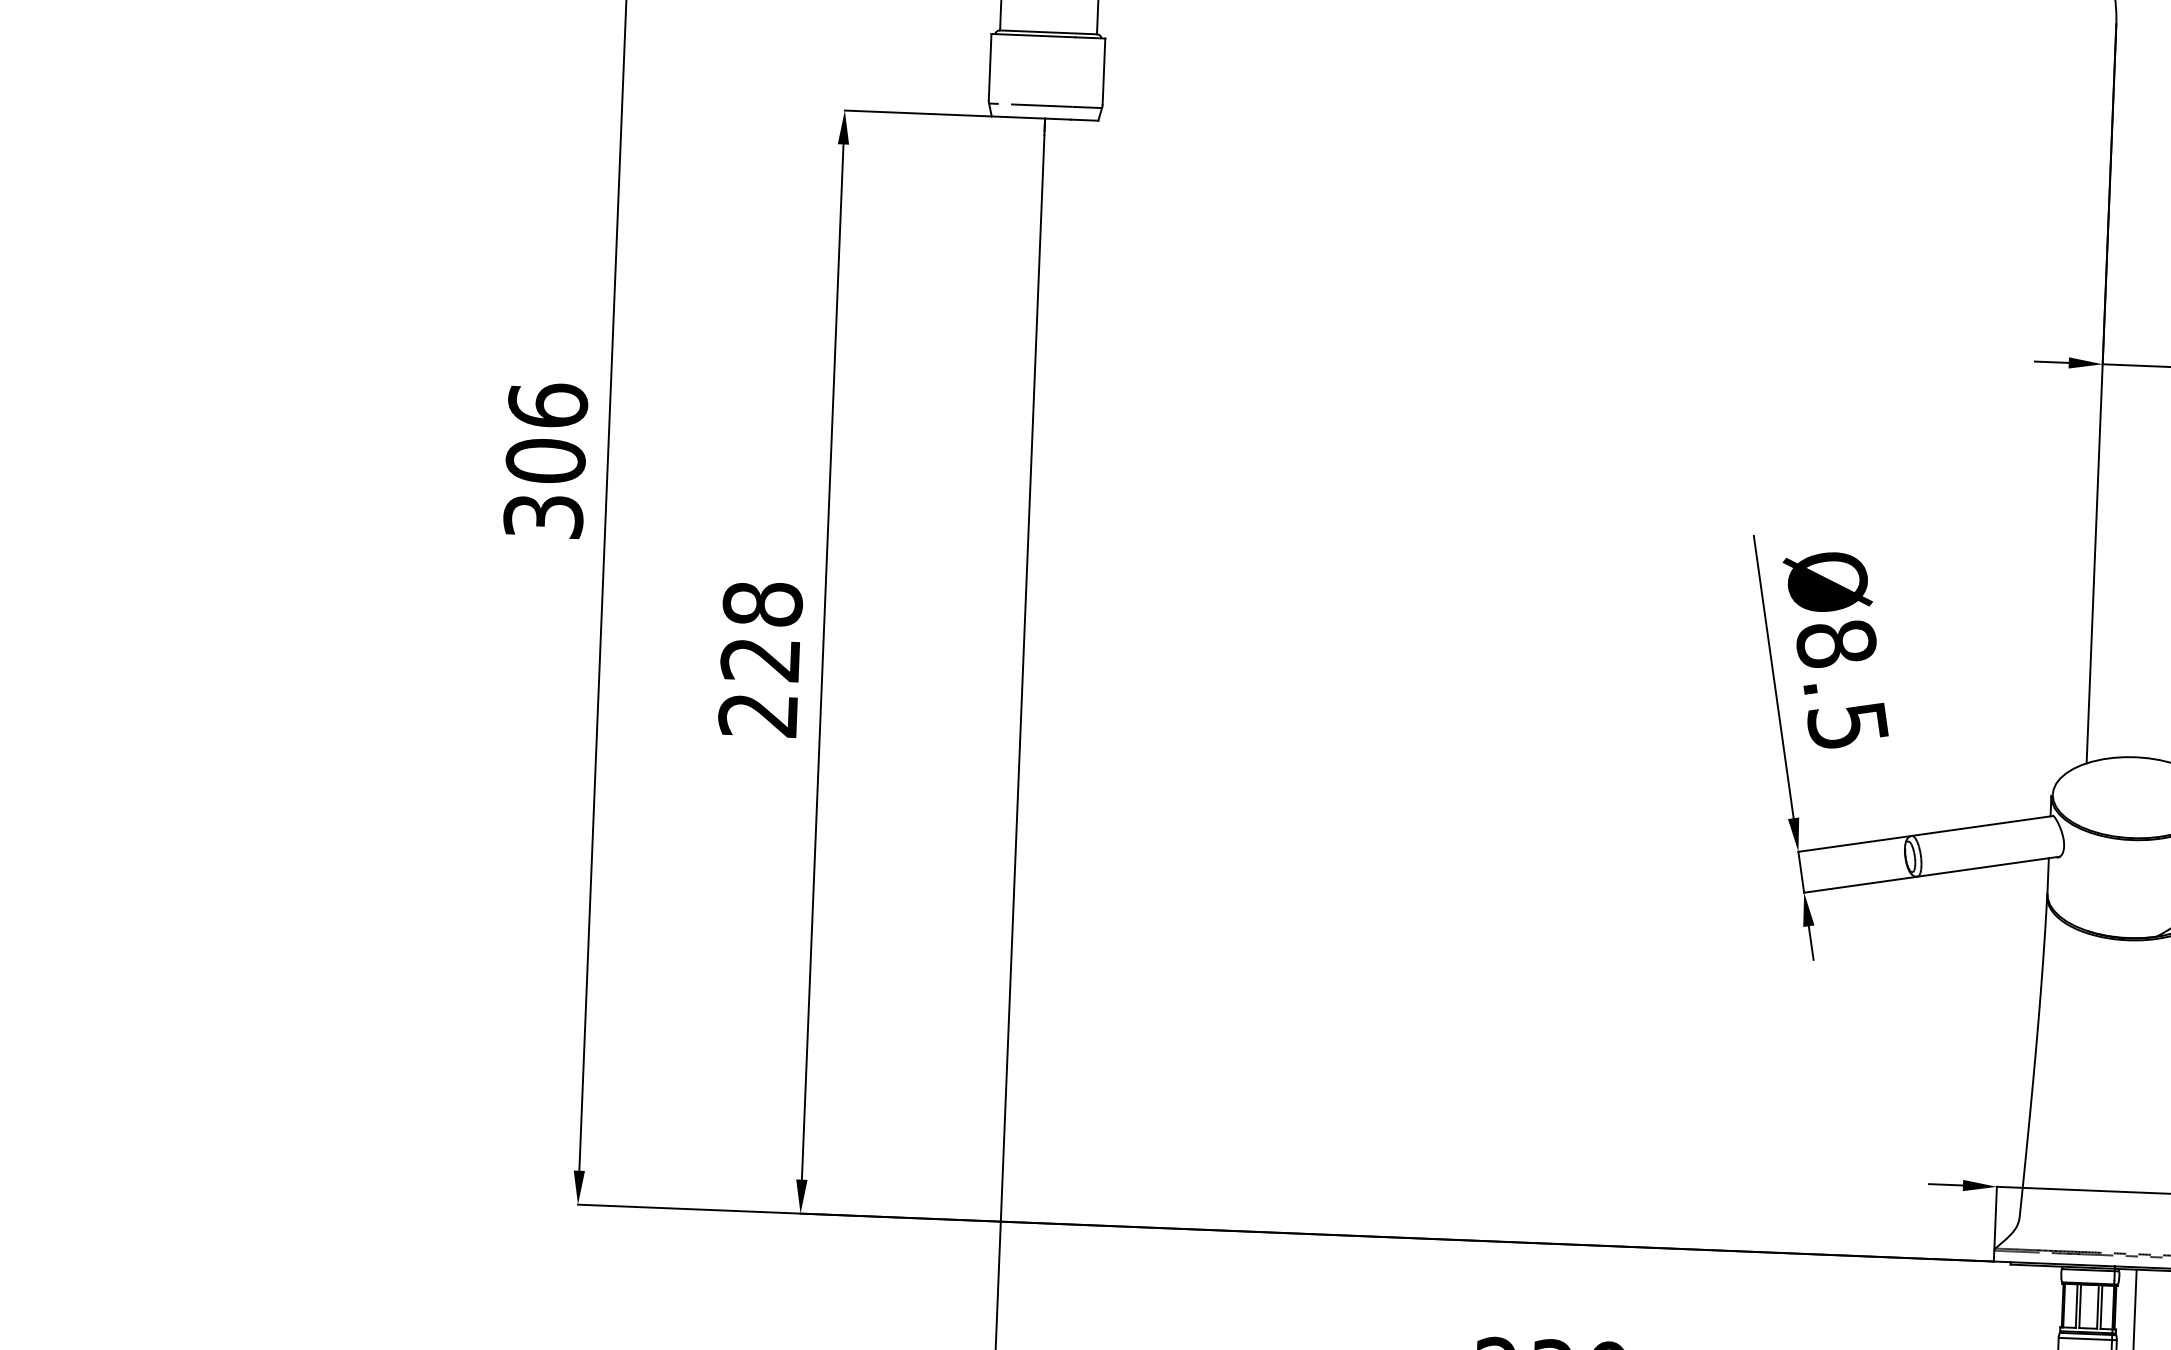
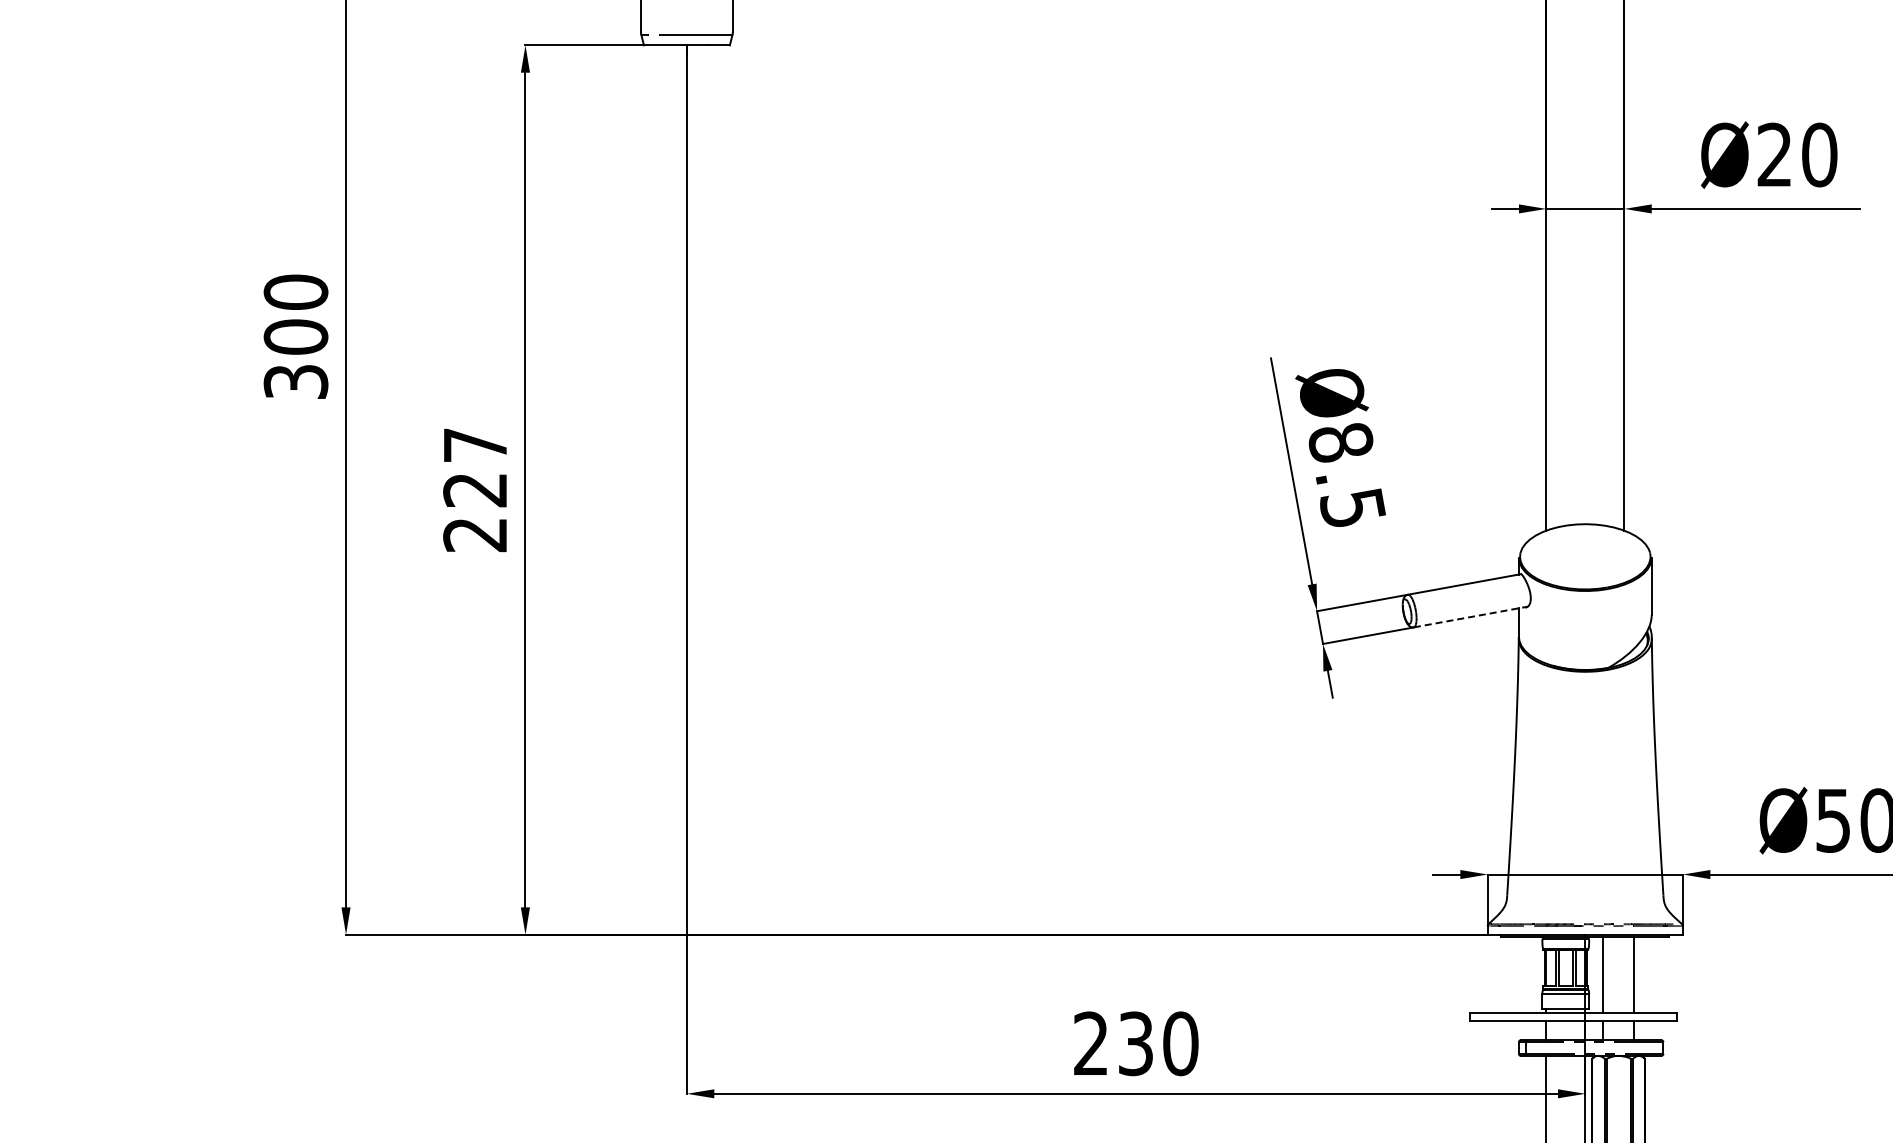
text: (547, 404) -> (295, 291), 306 -> 300
text: (762, 603) -> (475, 444), 228 -> 227
line: (1988, 867) -> (1470, 617), solid -> dashed

